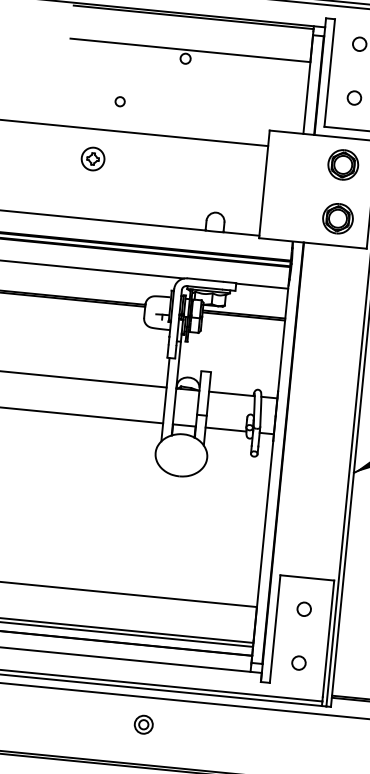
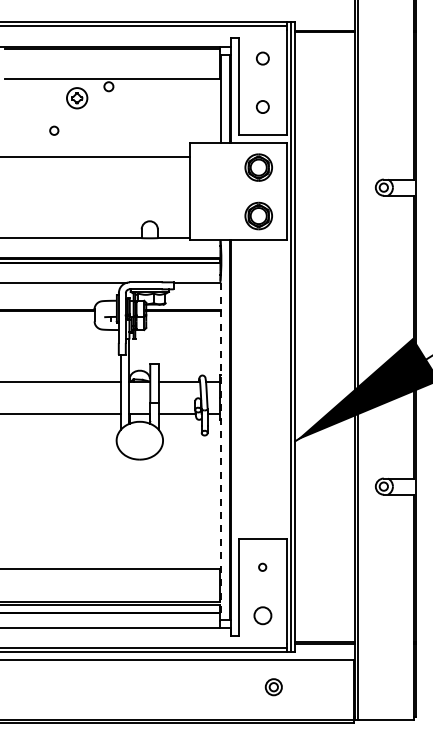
part: (93, 159) -> (77, 98), moved
line: (269, 476) -> (220, 451), solid -> dashed
circle: (303, 609) -> (262, 567), size x0.6
circle: (298, 662) -> (262, 615), size x1.4
part: (143, 725) -> (273, 687), moved

